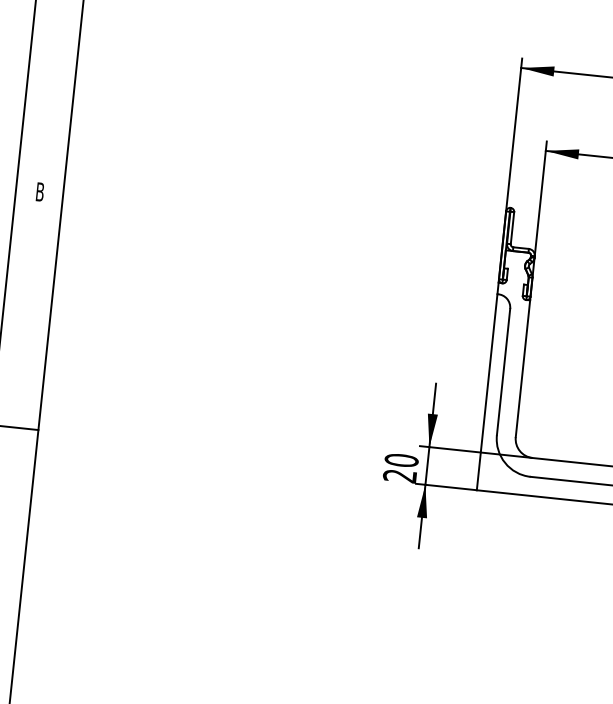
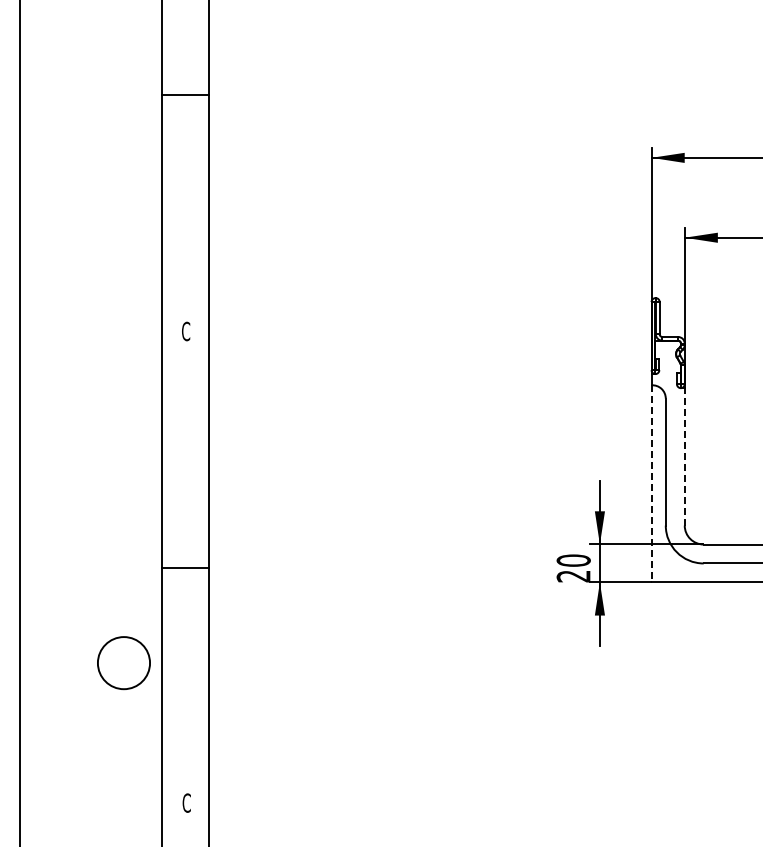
text: (40, 192) -> (186, 331), B -> C
line: (522, 368) -> (684, 456), solid -> dashed
line: (487, 391) -> (651, 483), solid -> dashed

